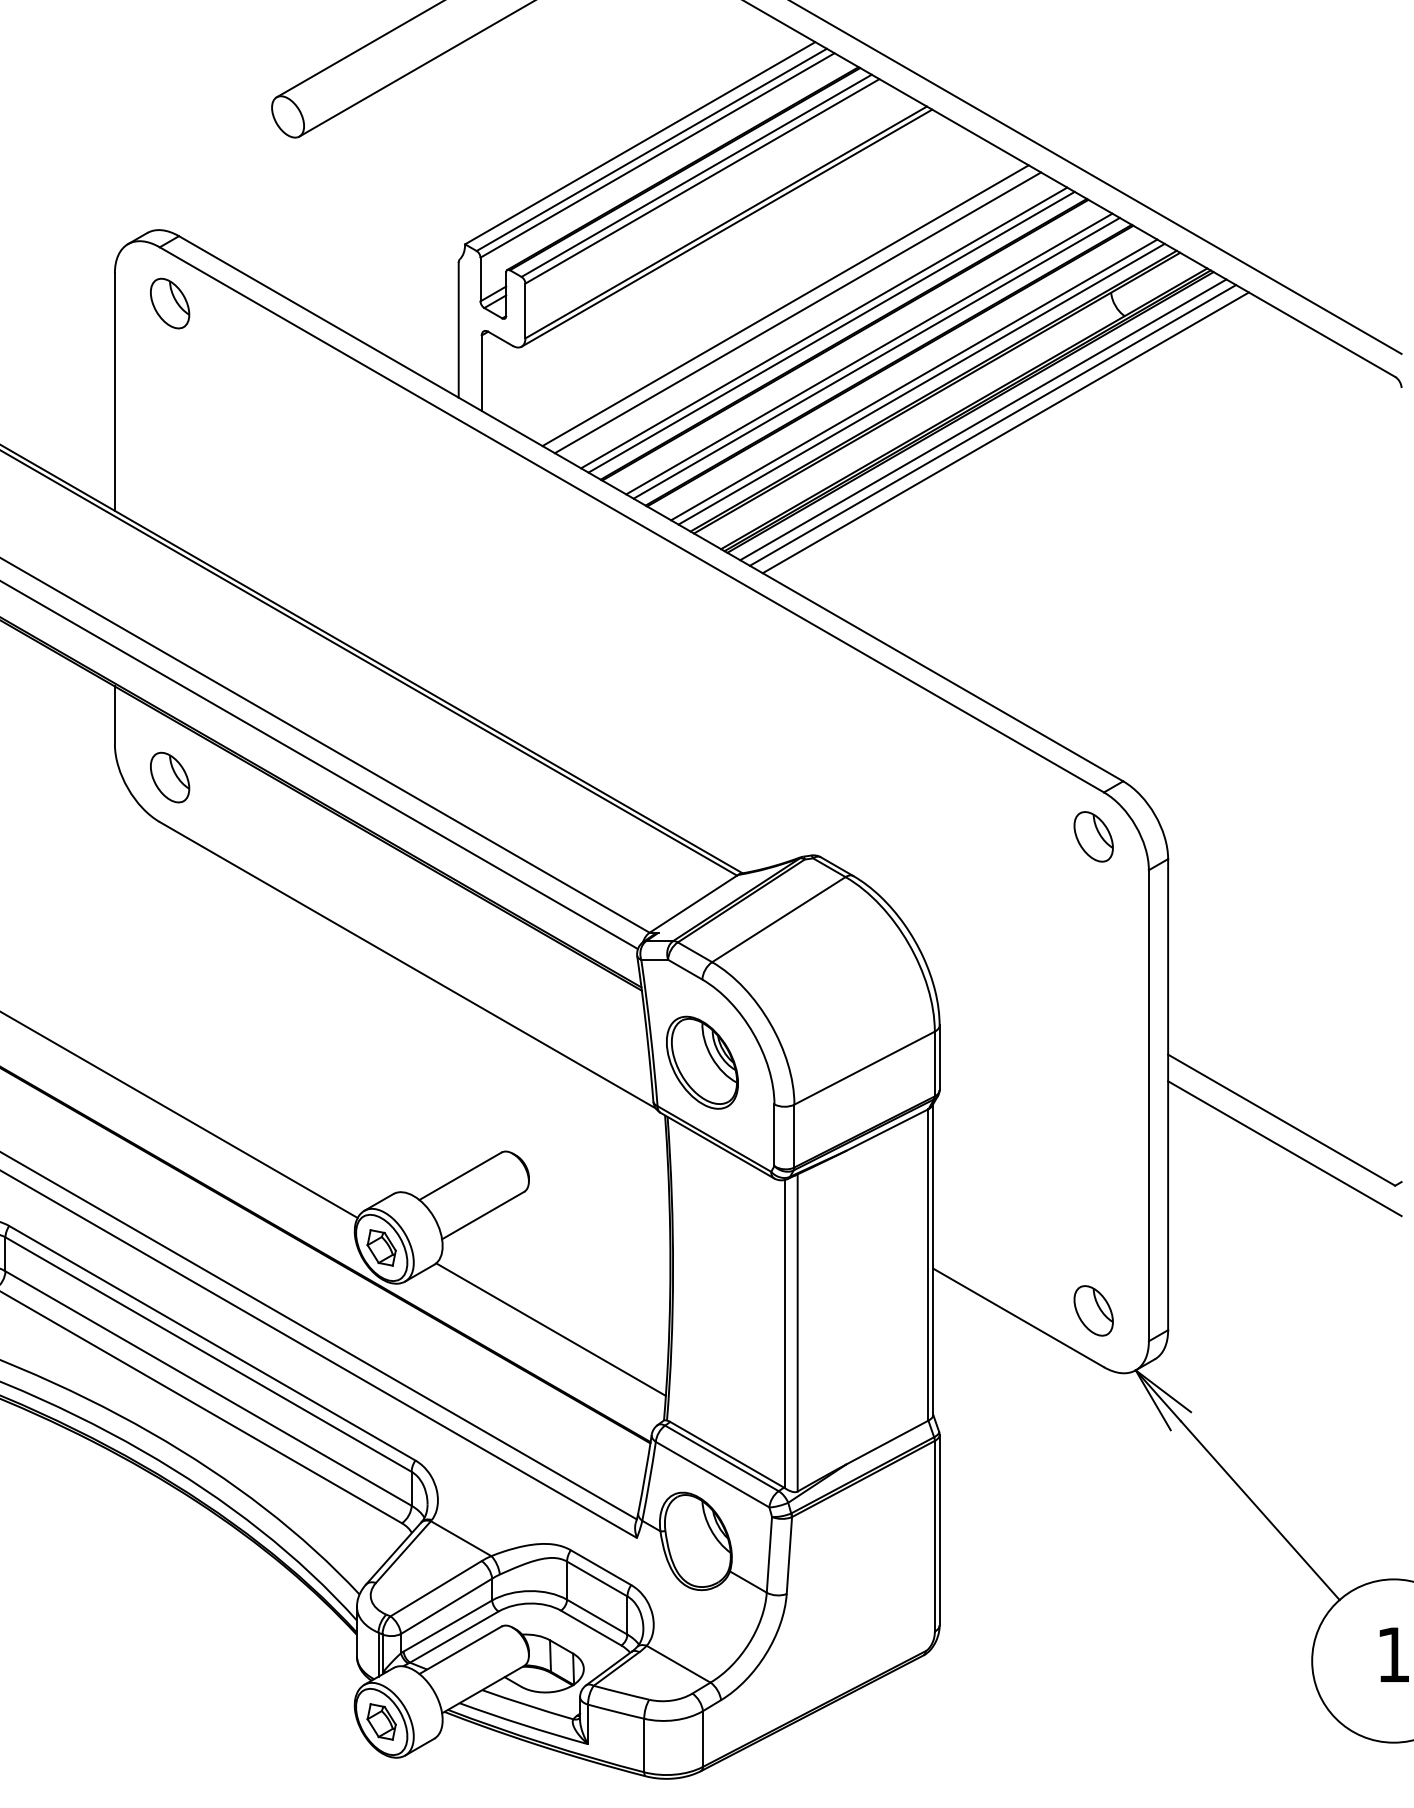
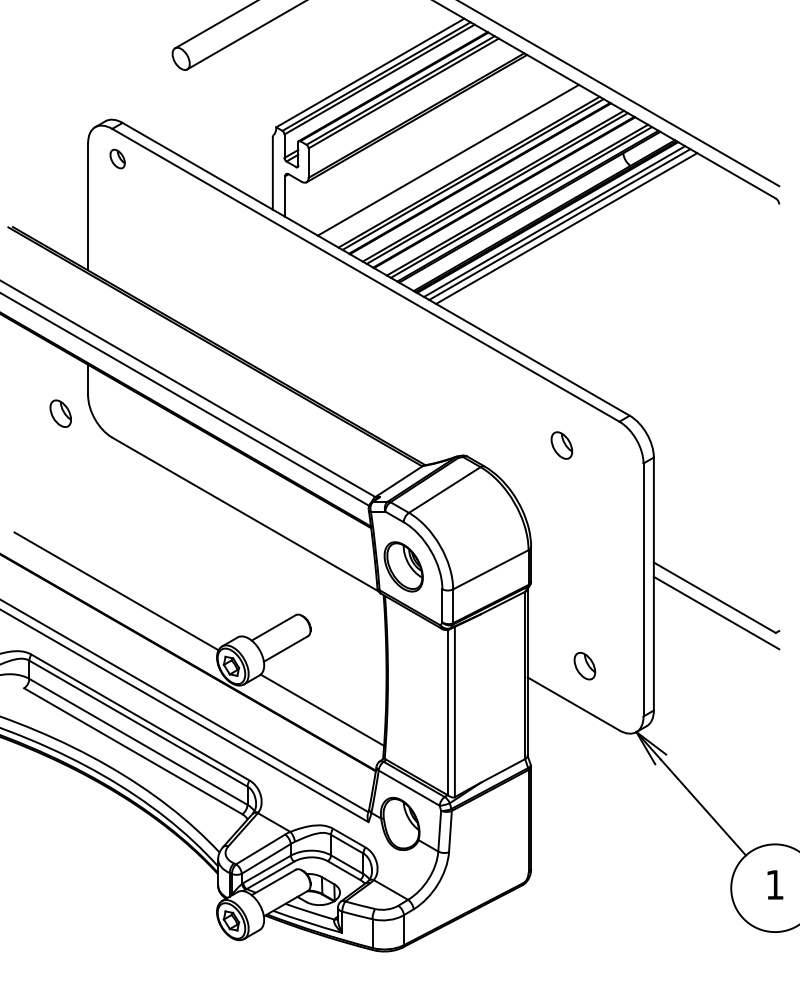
part: (169, 302) -> (117, 158), size x0.7
line: (796, 311) -> (454, 163), removed
part: (169, 777) -> (60, 413), moved
part: (1092, 836) -> (561, 445), moved
part: (1092, 1311) -> (584, 666), moved

